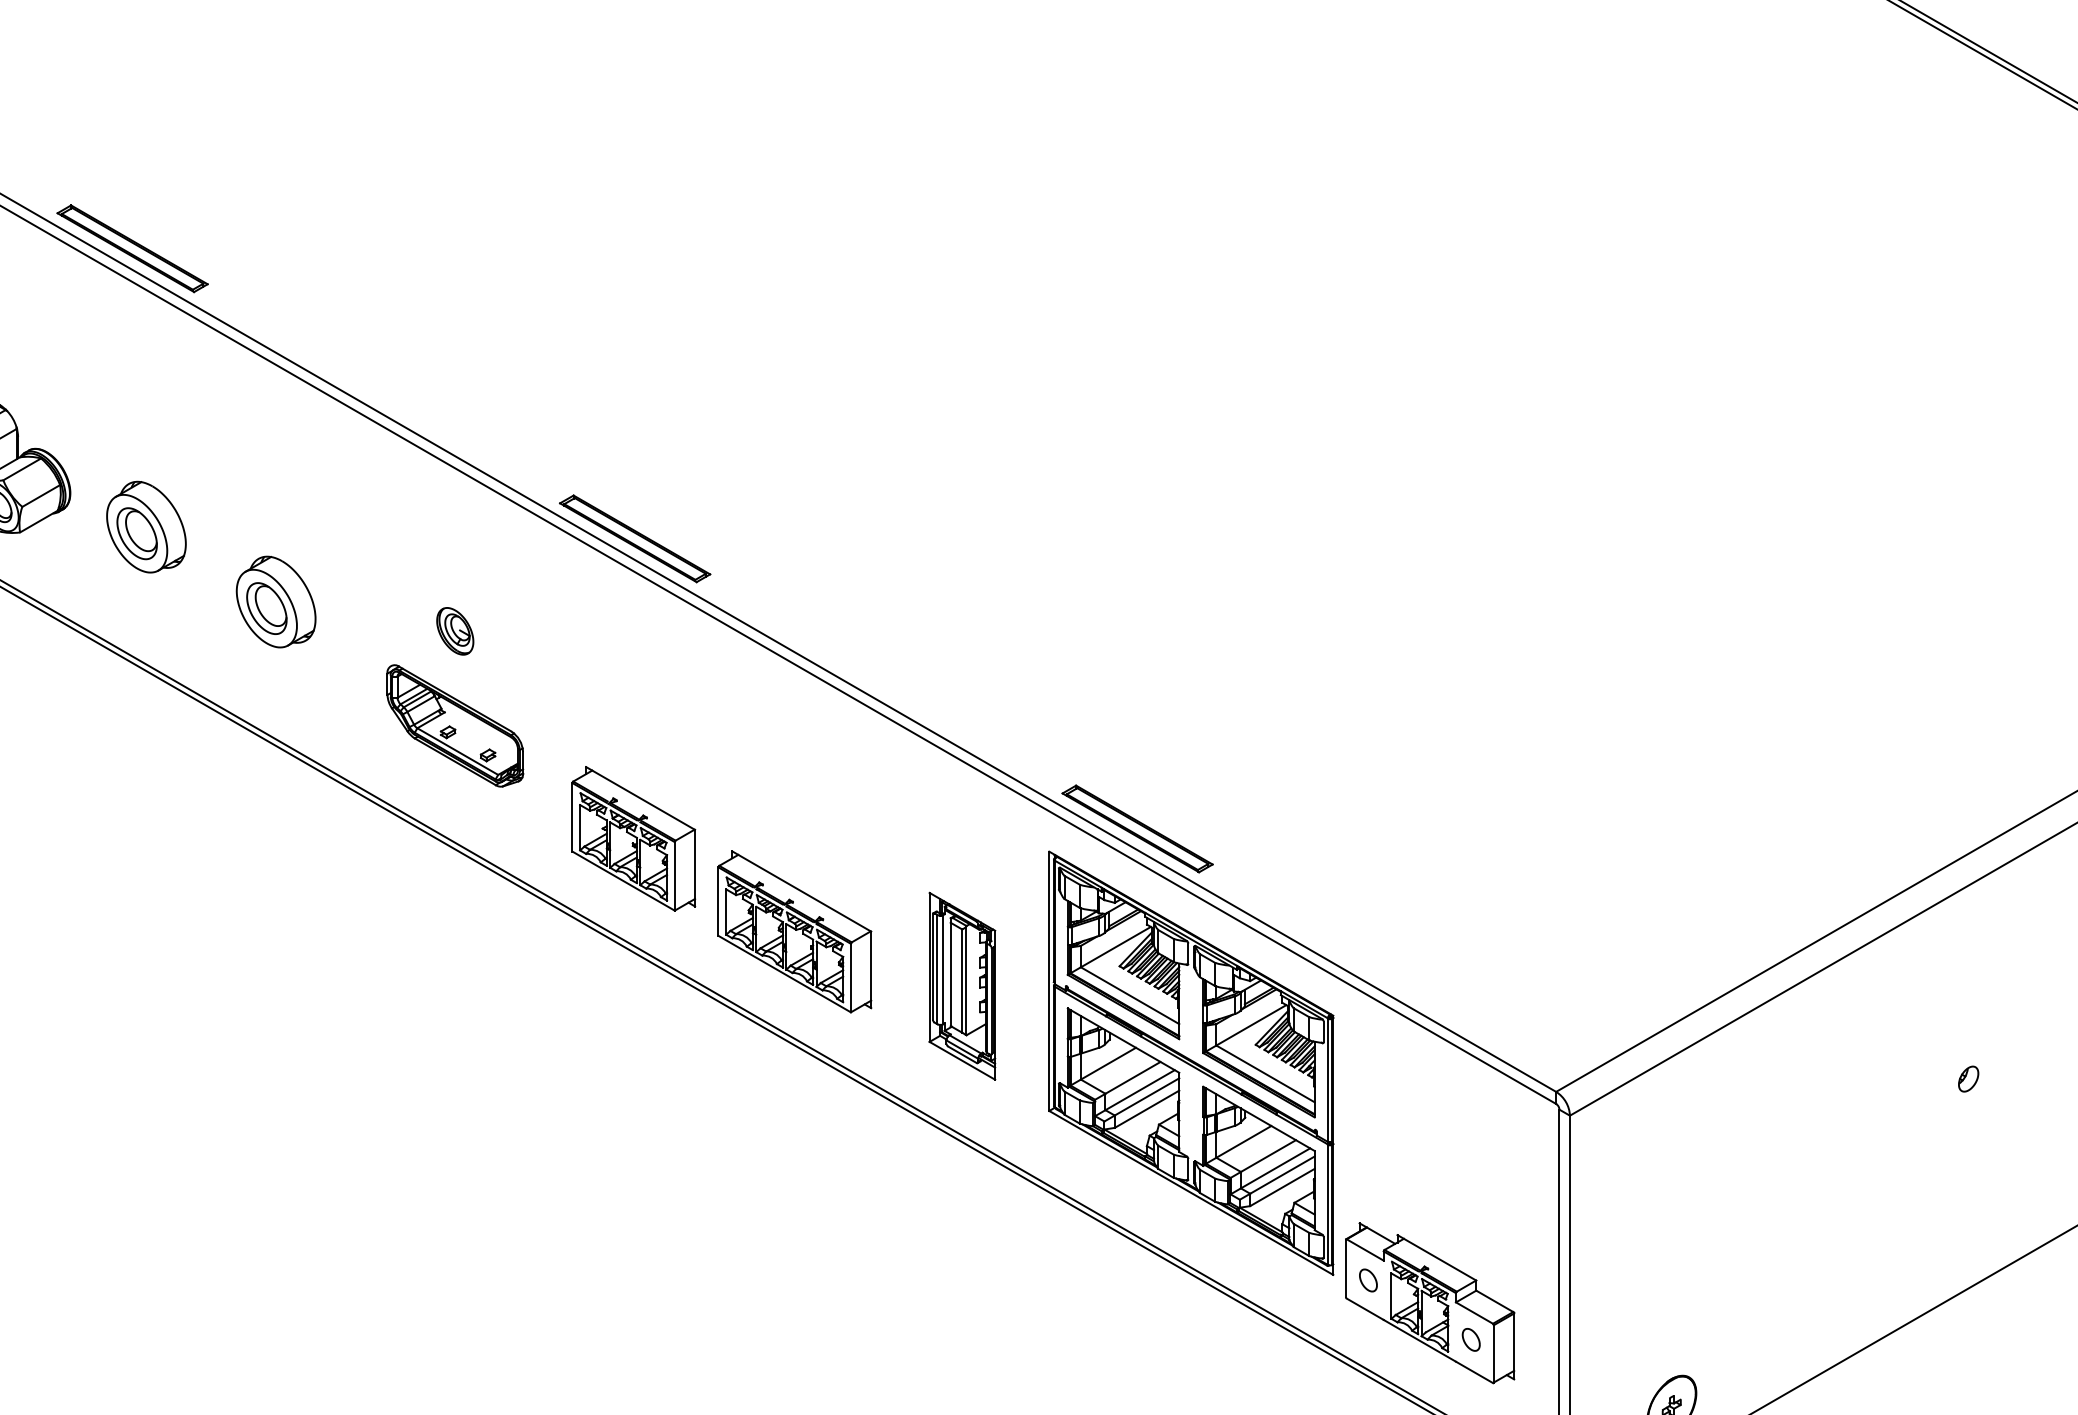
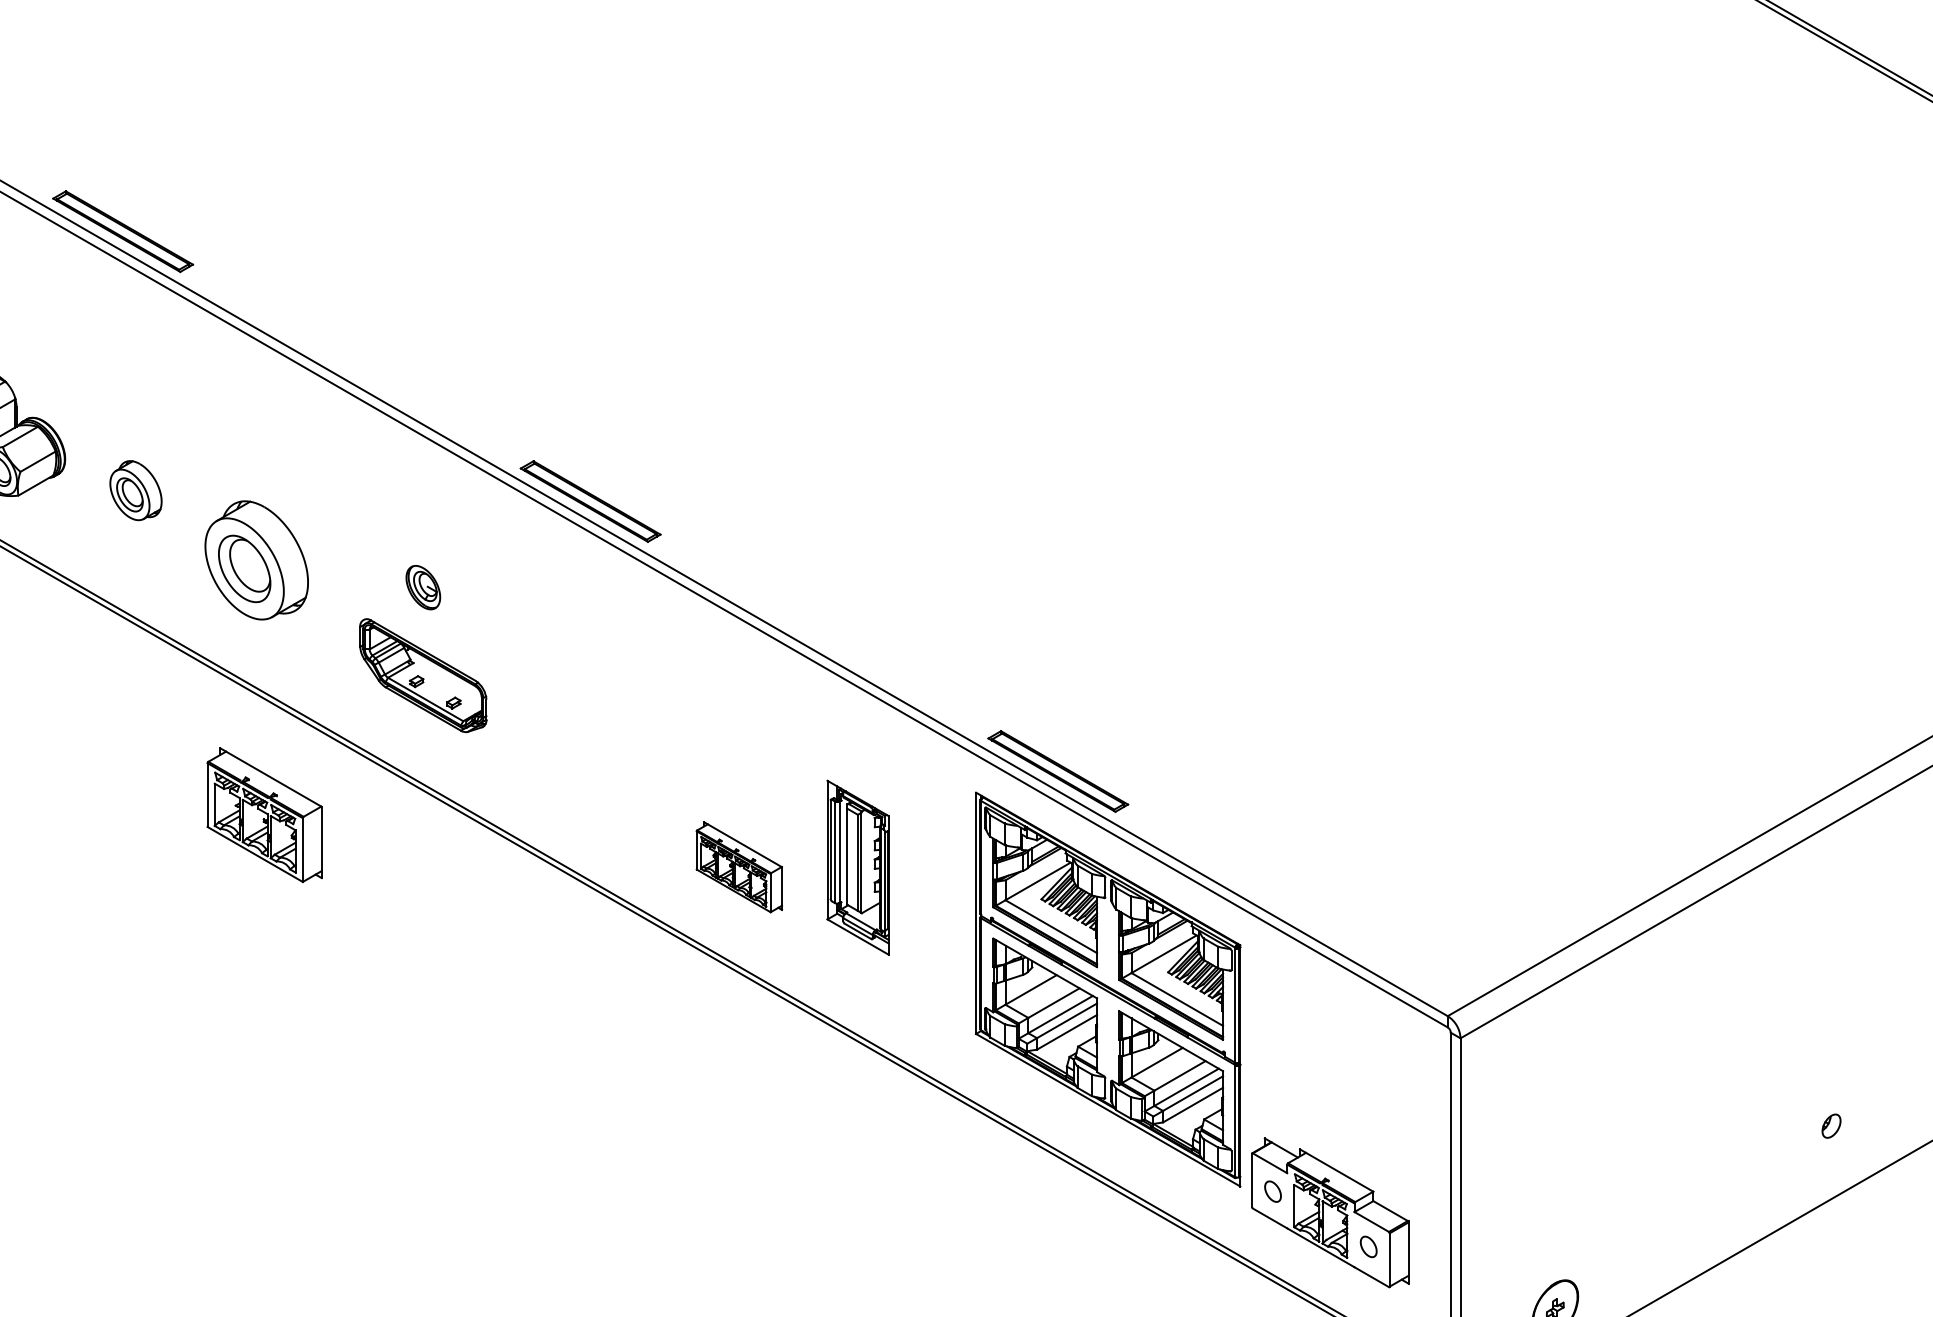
part: (146, 526) -> (136, 490), size x0.7
part: (275, 601) -> (256, 559), size x1.4
part: (633, 838) -> (264, 814), moved
part: (794, 931) -> (738, 866), size x0.6
part: (962, 985) -> (858, 866), moved
part: (1968, 1078) -> (1831, 1125), moved

